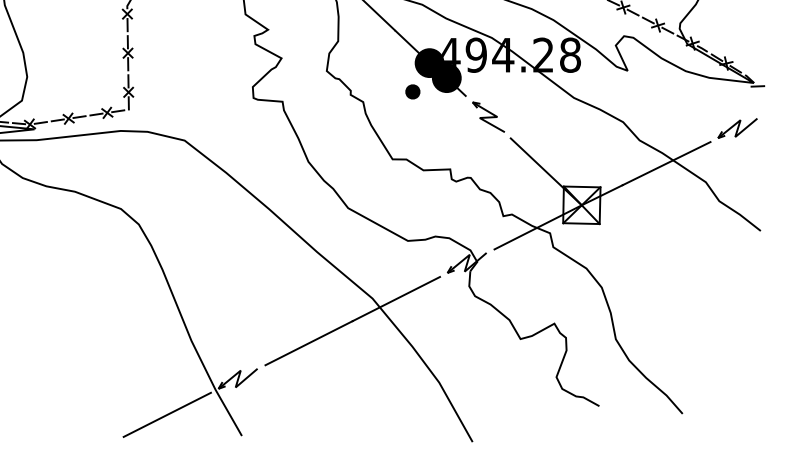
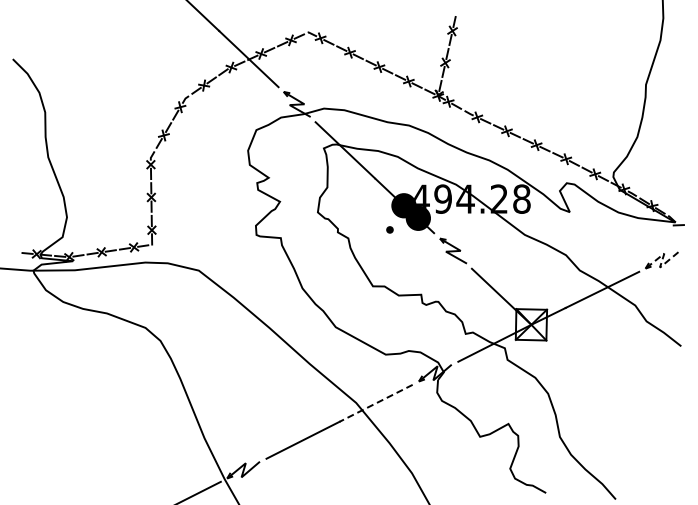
part: (412, 91) -> (389, 229), size x0.6
line: (738, 128) -> (662, 260), solid -> dashed
line: (396, 299) -> (376, 403), solid -> dashed

